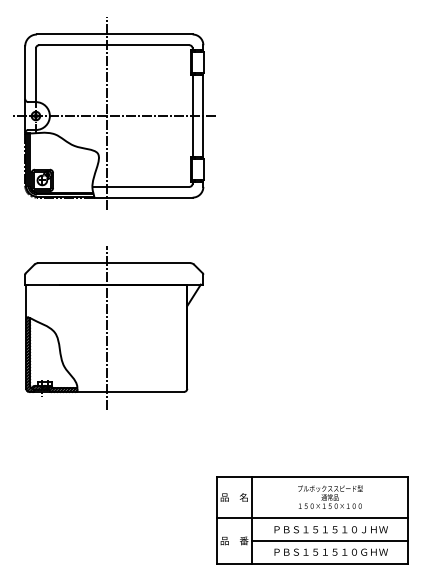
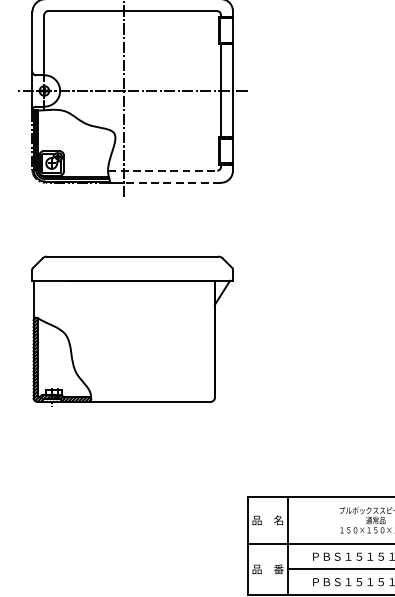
line: (141, 186) -> (163, 170), solid -> dashed
line: (149, 197) -> (172, 182), solid -> dashed
line: (106, 327) -> (123, 329), removed

